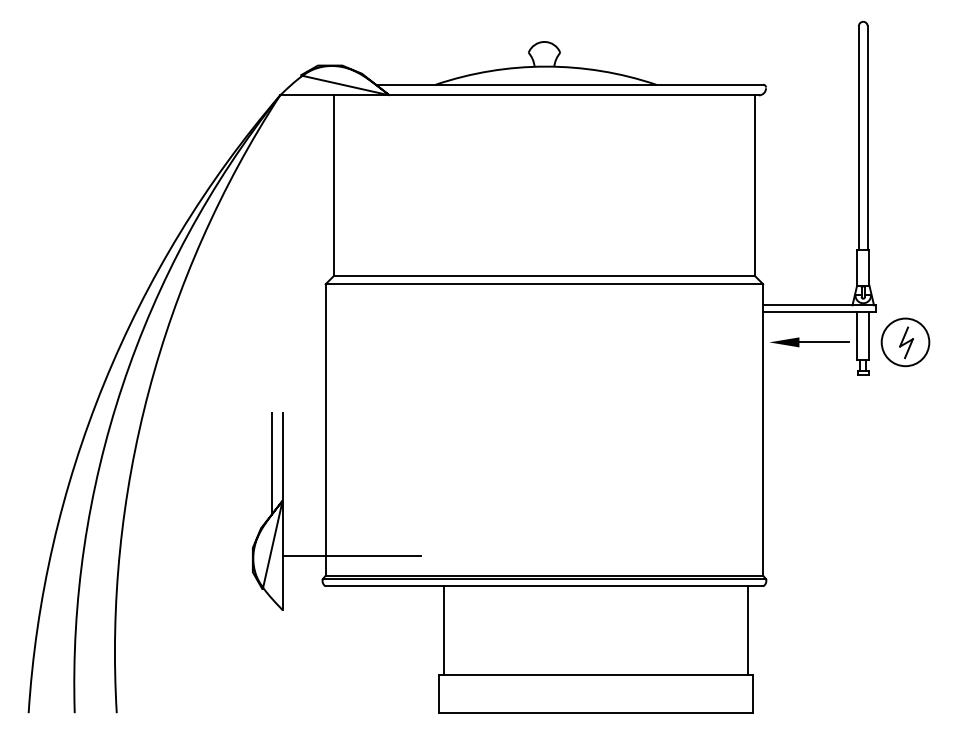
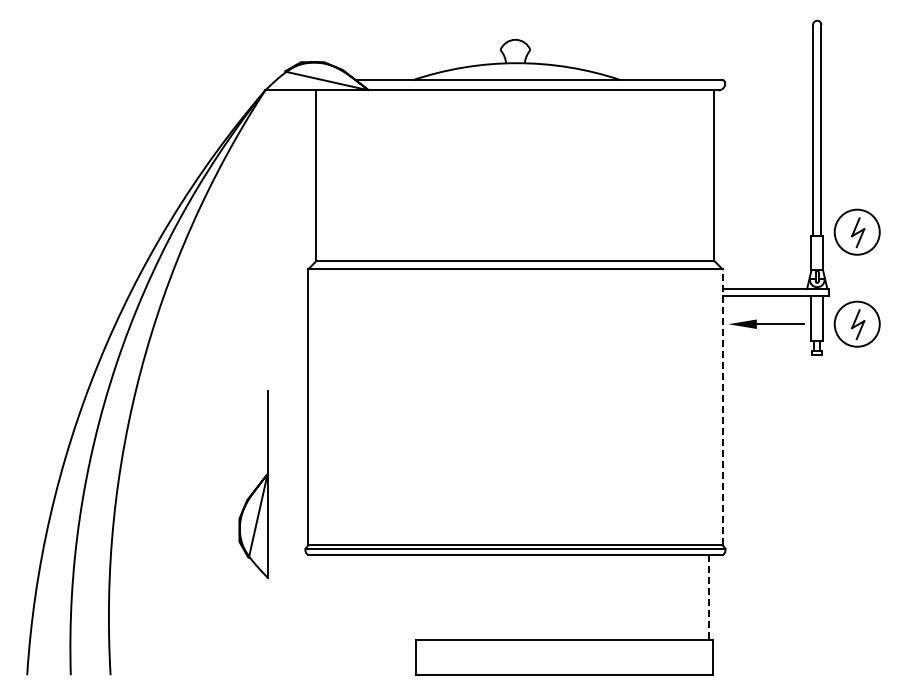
part: (904, 244) -> (856, 231), added
line: (763, 430) -> (722, 407), solid -> dashed
line: (271, 463) -> (257, 438), removed
line: (351, 556) -> (332, 526), removed
line: (444, 631) -> (420, 597), removed
line: (748, 631) -> (708, 597), solid -> dashed

